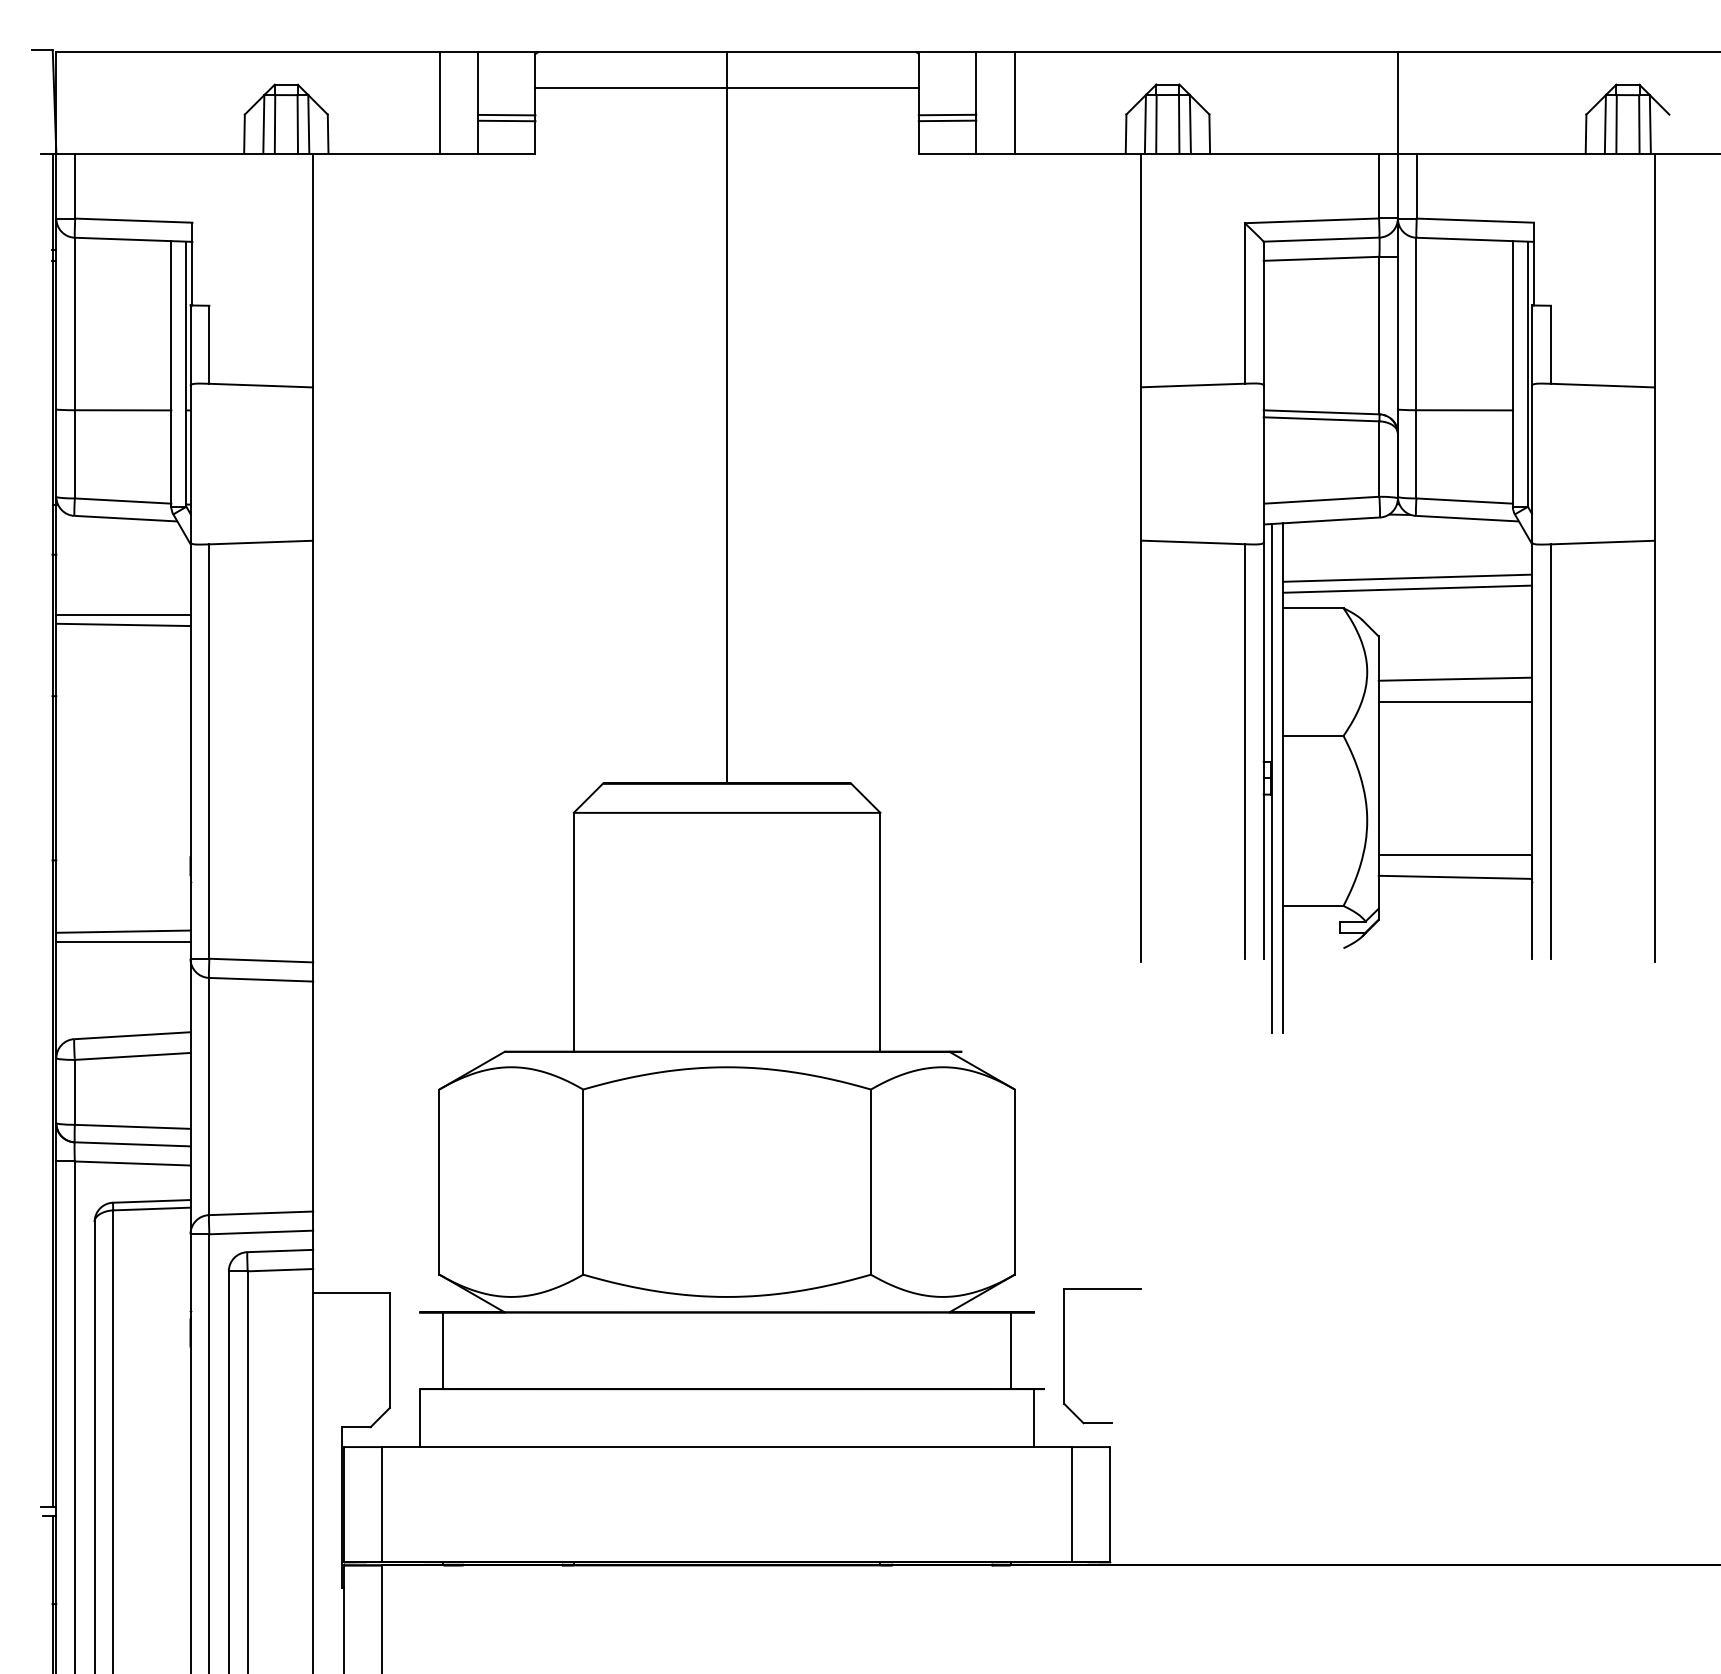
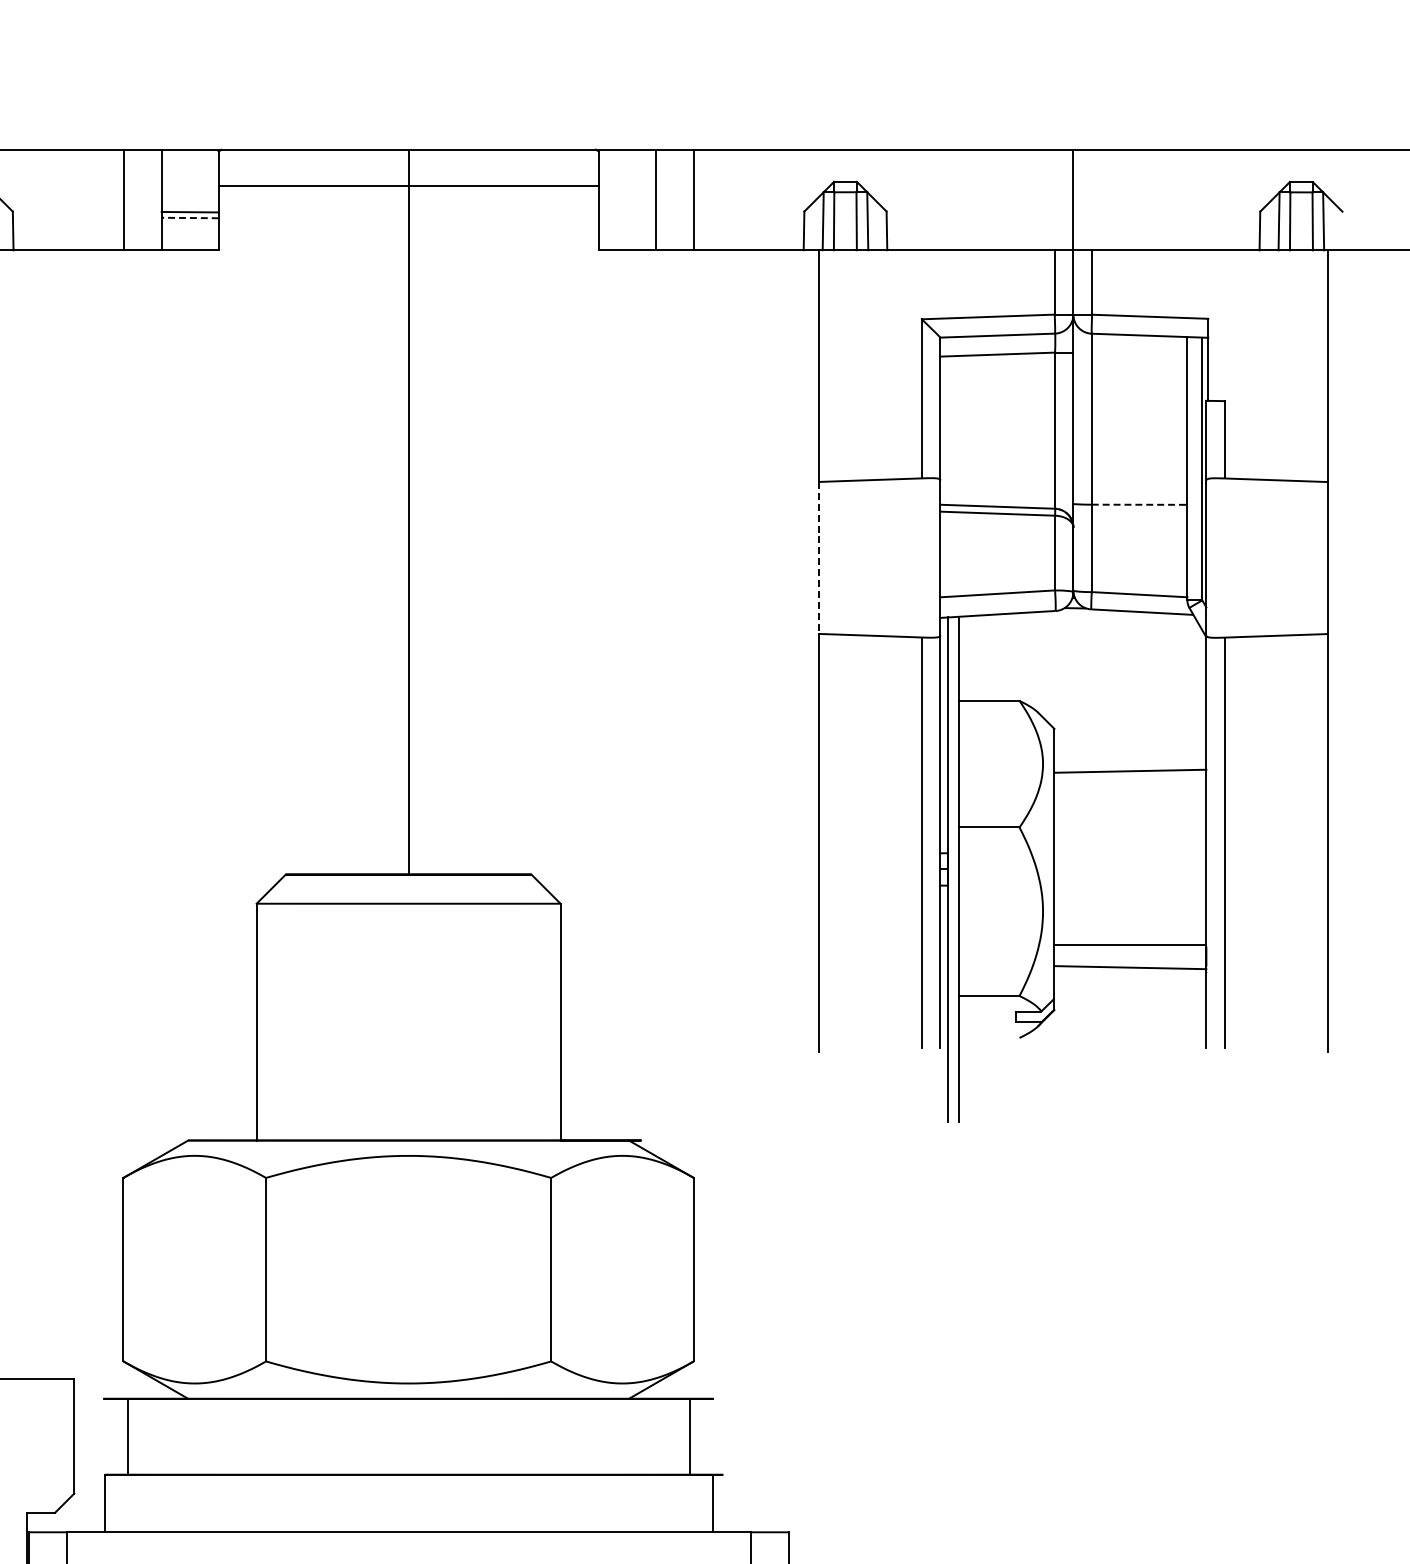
line: (947, 114) -> (627, 211), removed
line: (947, 120) -> (627, 217), removed
line: (506, 121) -> (189, 218), solid -> dashed
line: (1465, 410) -> (1140, 504), solid -> dashed
line: (1141, 463) -> (819, 557), solid -> dashed
line: (1407, 577) -> (1082, 670), removed
line: (1407, 588) -> (1082, 681), removed
line: (1455, 701) -> (1130, 793), removed
part: (1064, 1356) -> (742, 1442), removed

